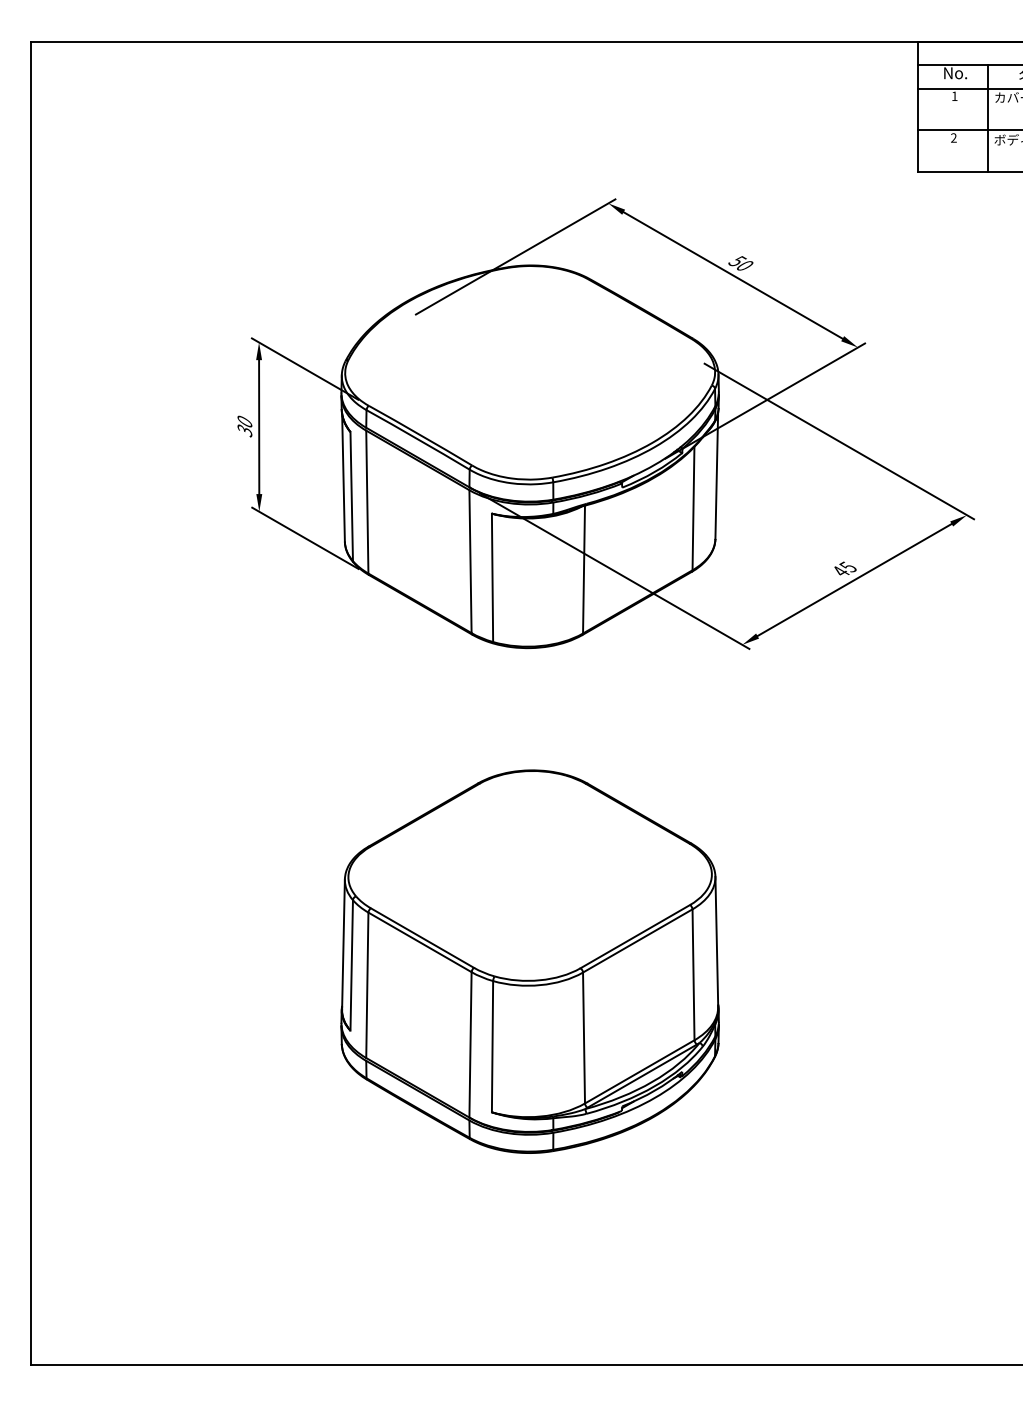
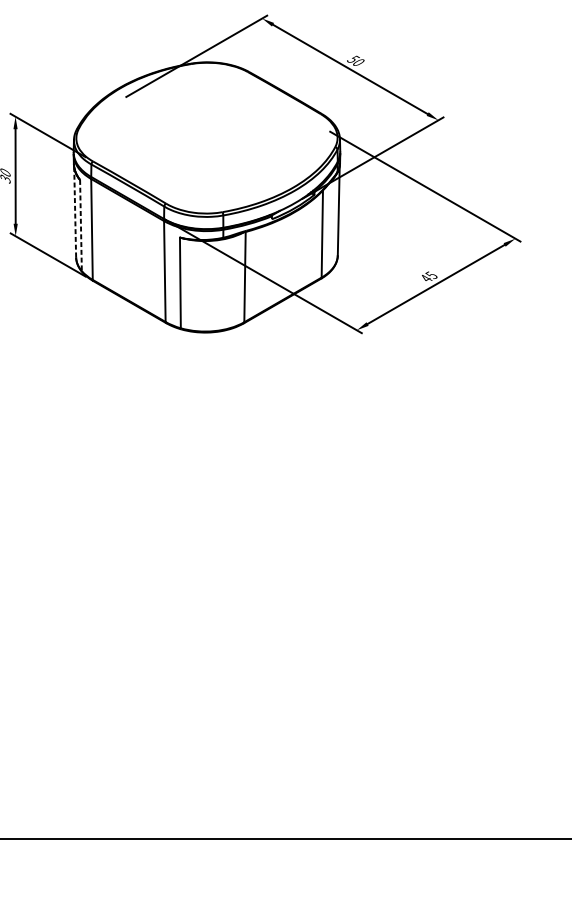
line: (343, 477) -> (75, 212), solid -> dashed
line: (351, 496) -> (80, 225), solid -> dashed
part: (529, 961) -> (206, 553), removed

